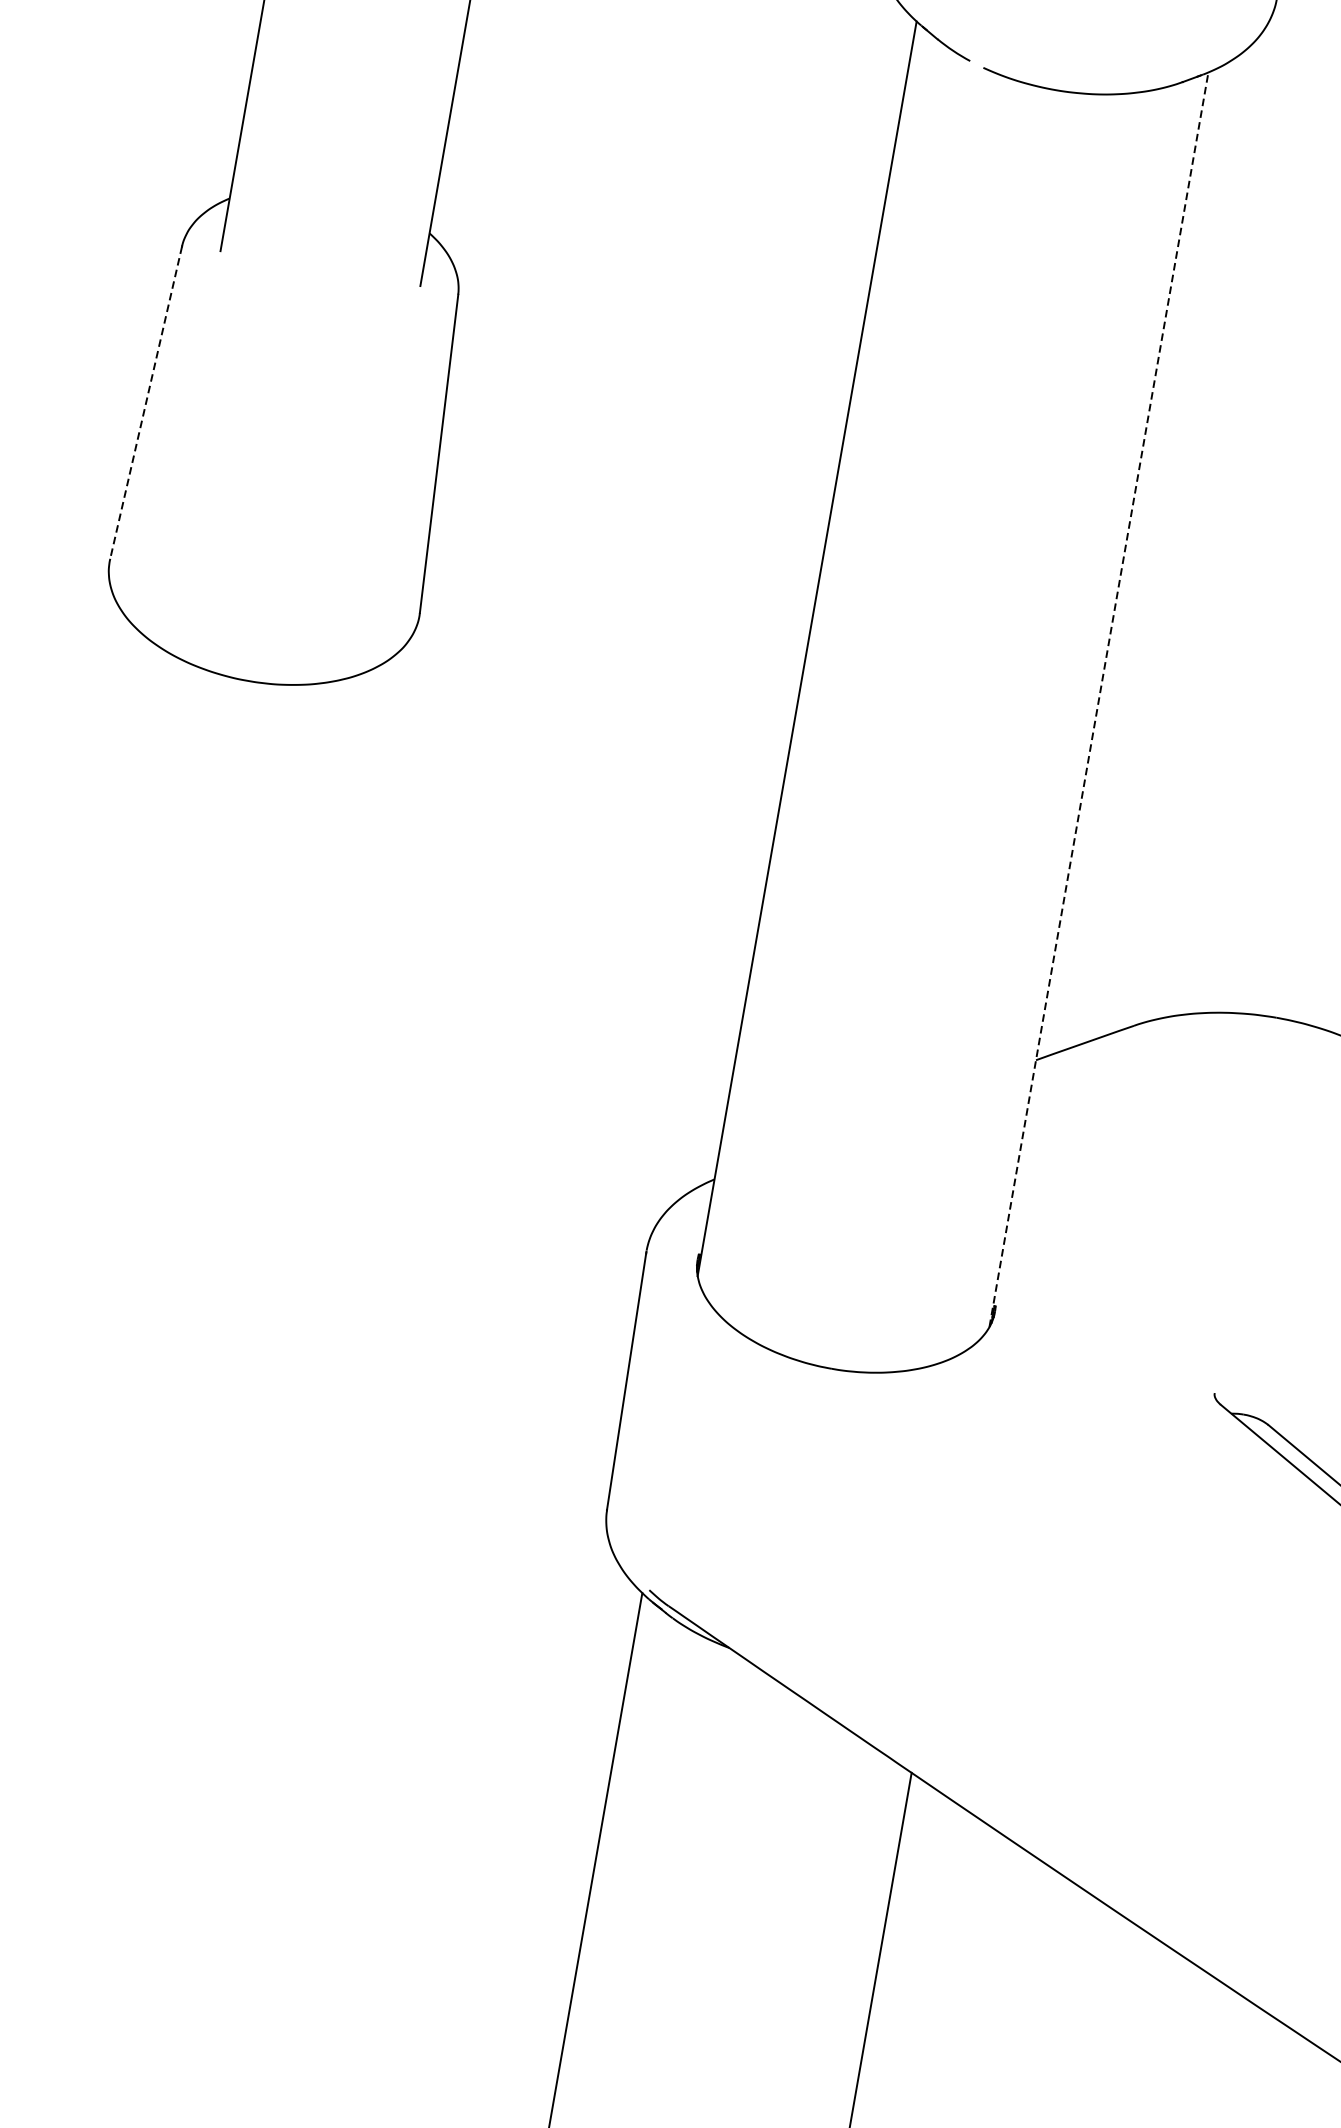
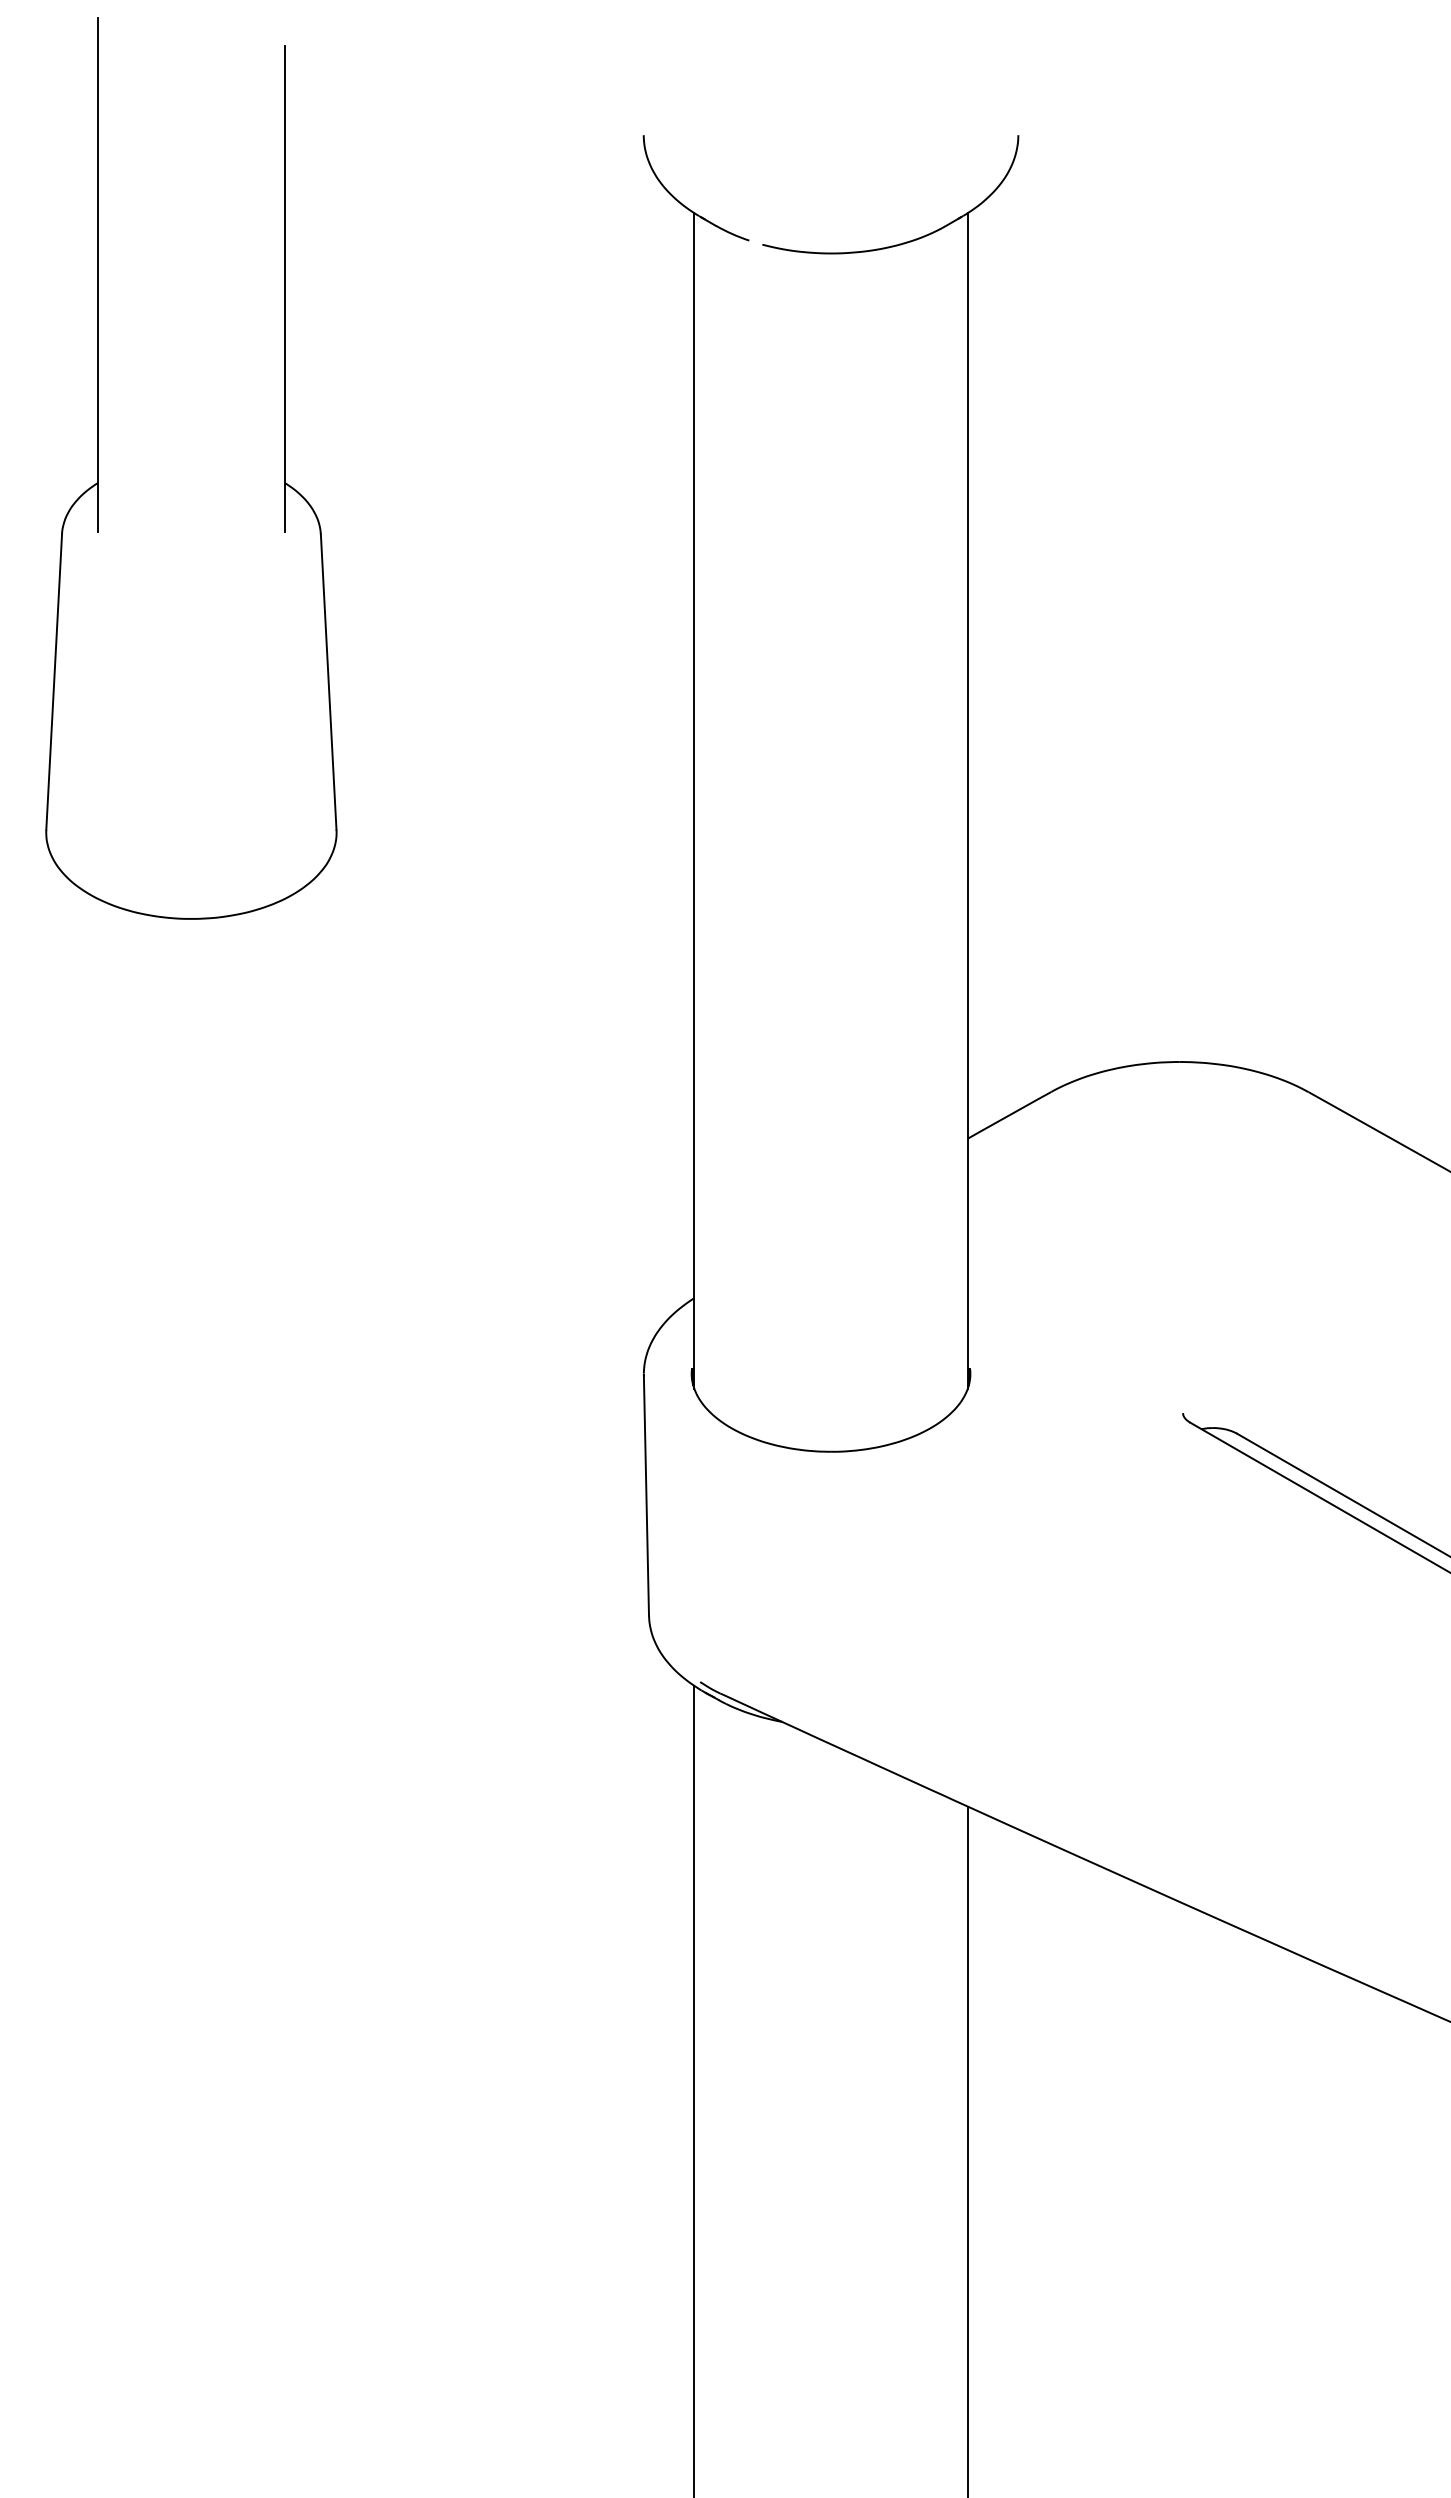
line: (146, 403) -> (54, 682), dashed -> solid
line: (1098, 699) -> (967, 800), dashed -> solid

